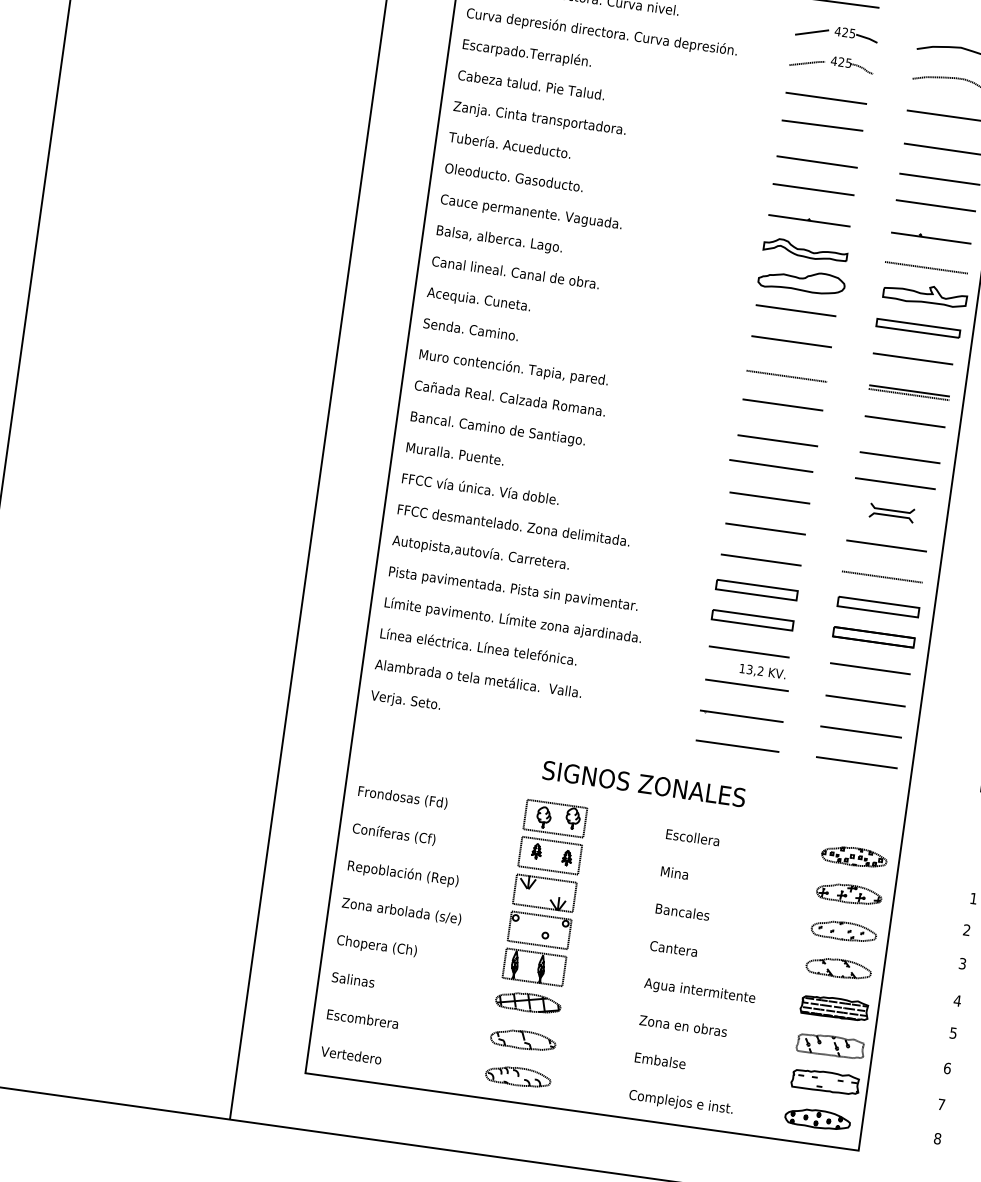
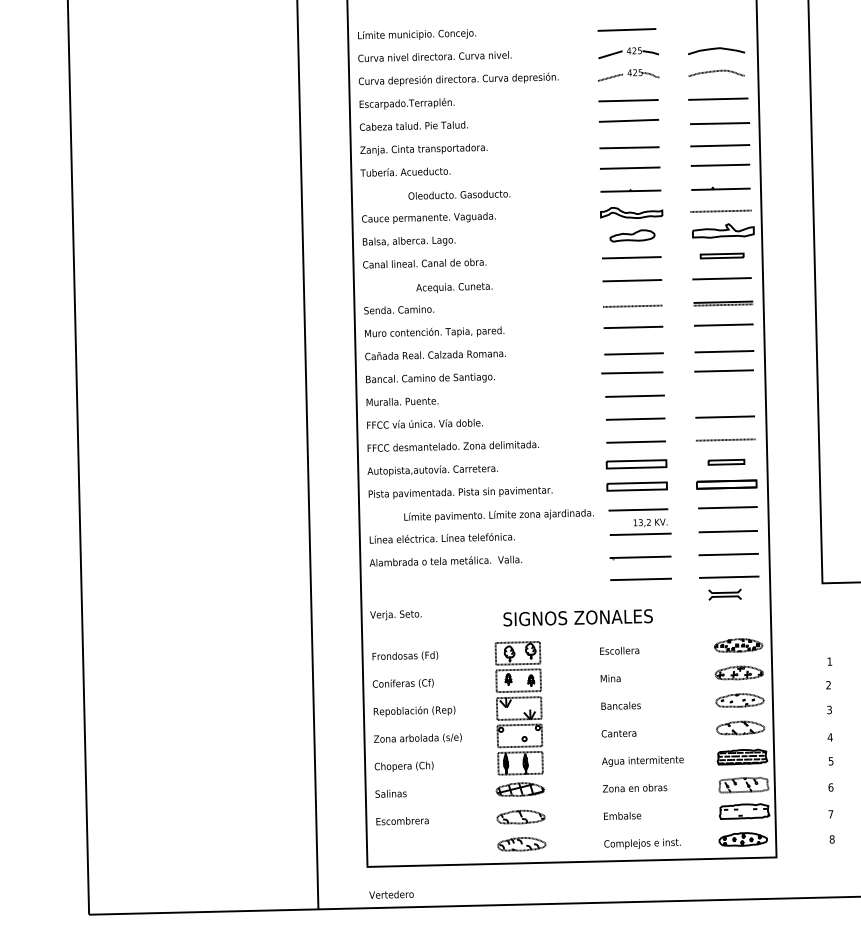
text: (514, 177) -> (459, 194), moved
part: (801, 280) -> (632, 235), size x0.7
text: (479, 299) -> (454, 287), moved
part: (917, 327) -> (721, 255), size x0.7
part: (891, 512) -> (724, 594), moved
part: (878, 607) -> (726, 462), size x0.6
text: (512, 620) -> (498, 515), moved
text: (405, 701) -> (395, 615), moved
text: (351, 1055) -> (391, 894), moved

